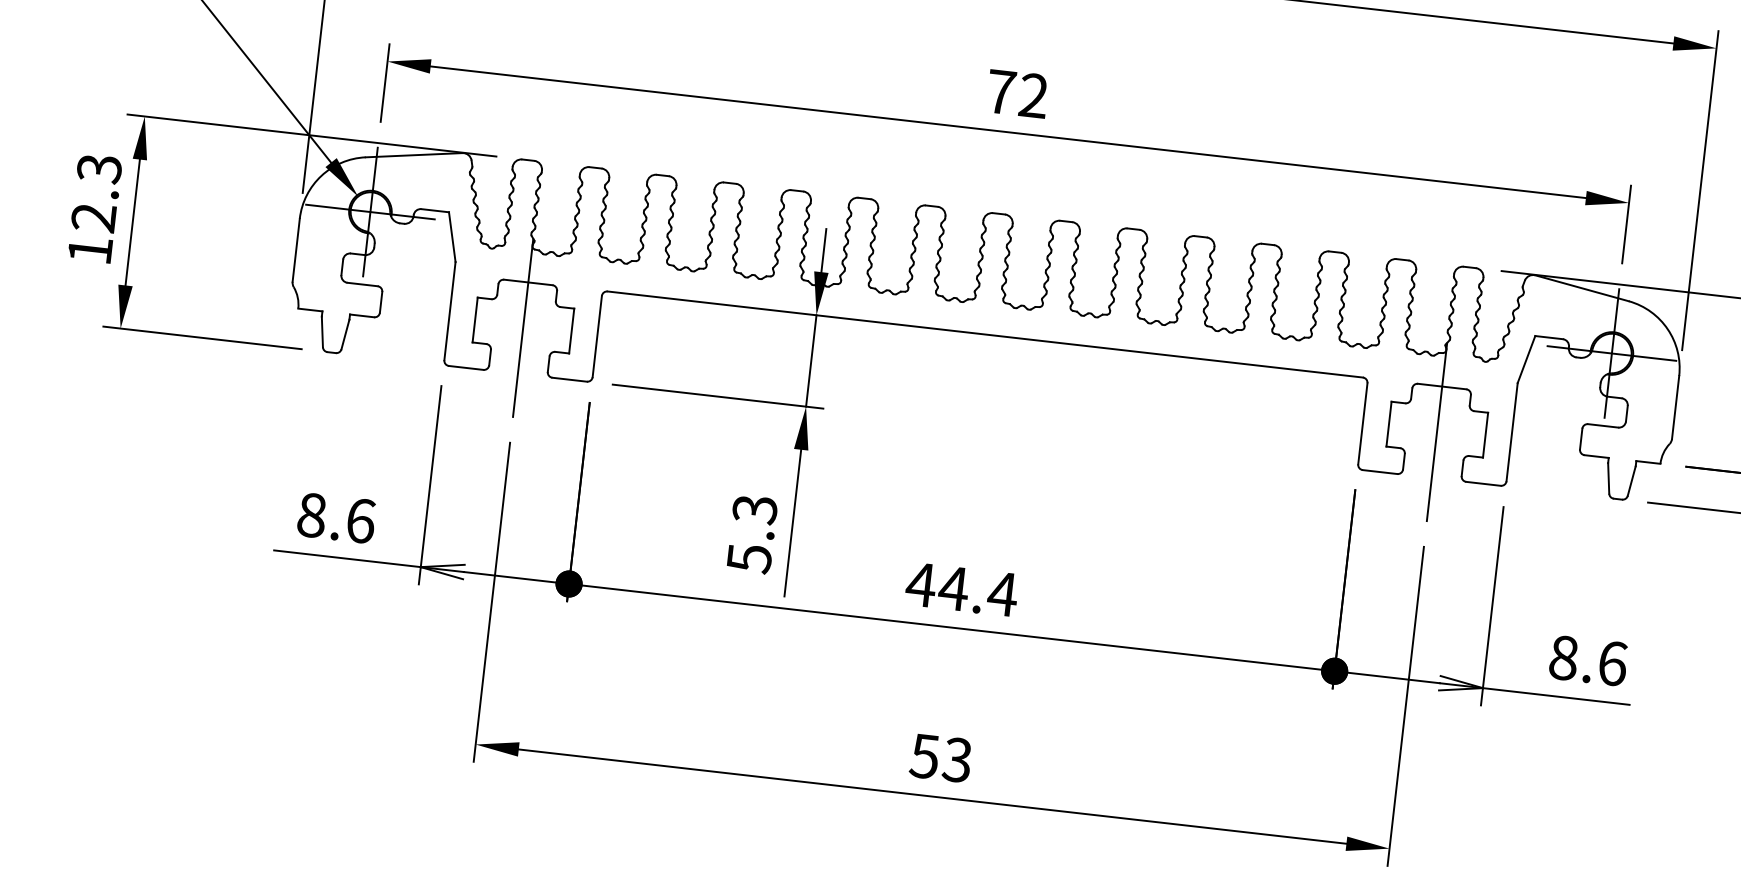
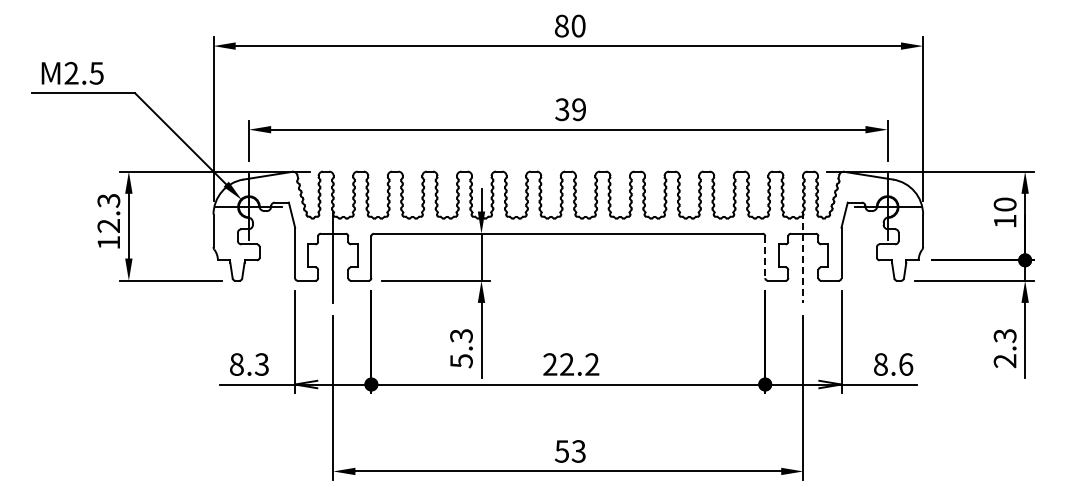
text: (1017, 93) -> (570, 109), 72 -> 39
line: (1363, 424) -> (765, 257), solid -> dashed
line: (1437, 432) -> (803, 257), solid -> dashed
text: (361, 520) -> (262, 364), 8.6 -> 8.3
text: (960, 589) -> (570, 364), 44.4 -> 22.2

